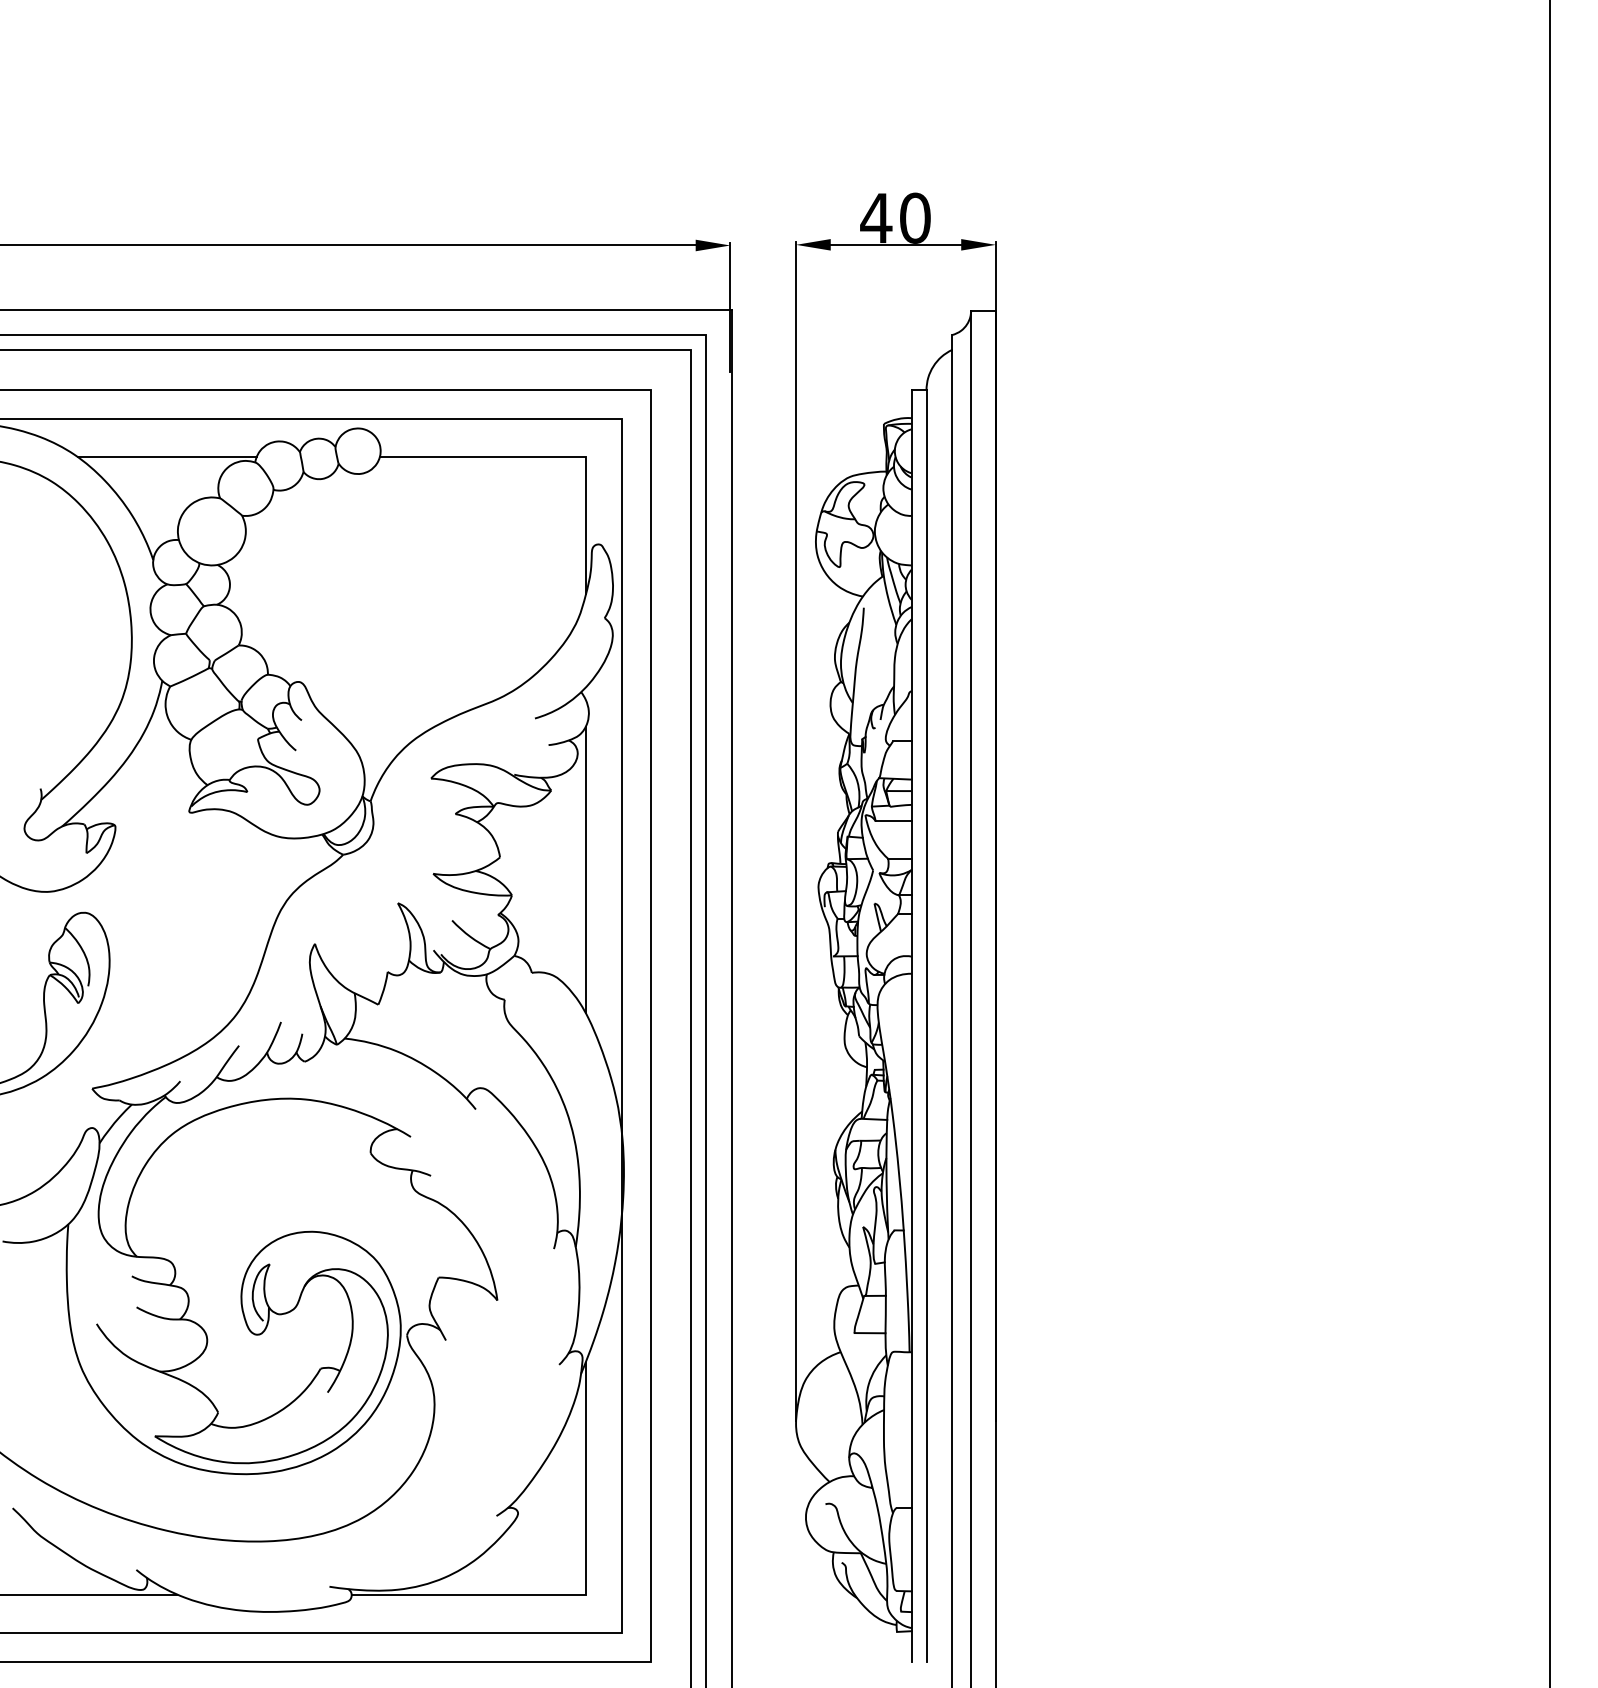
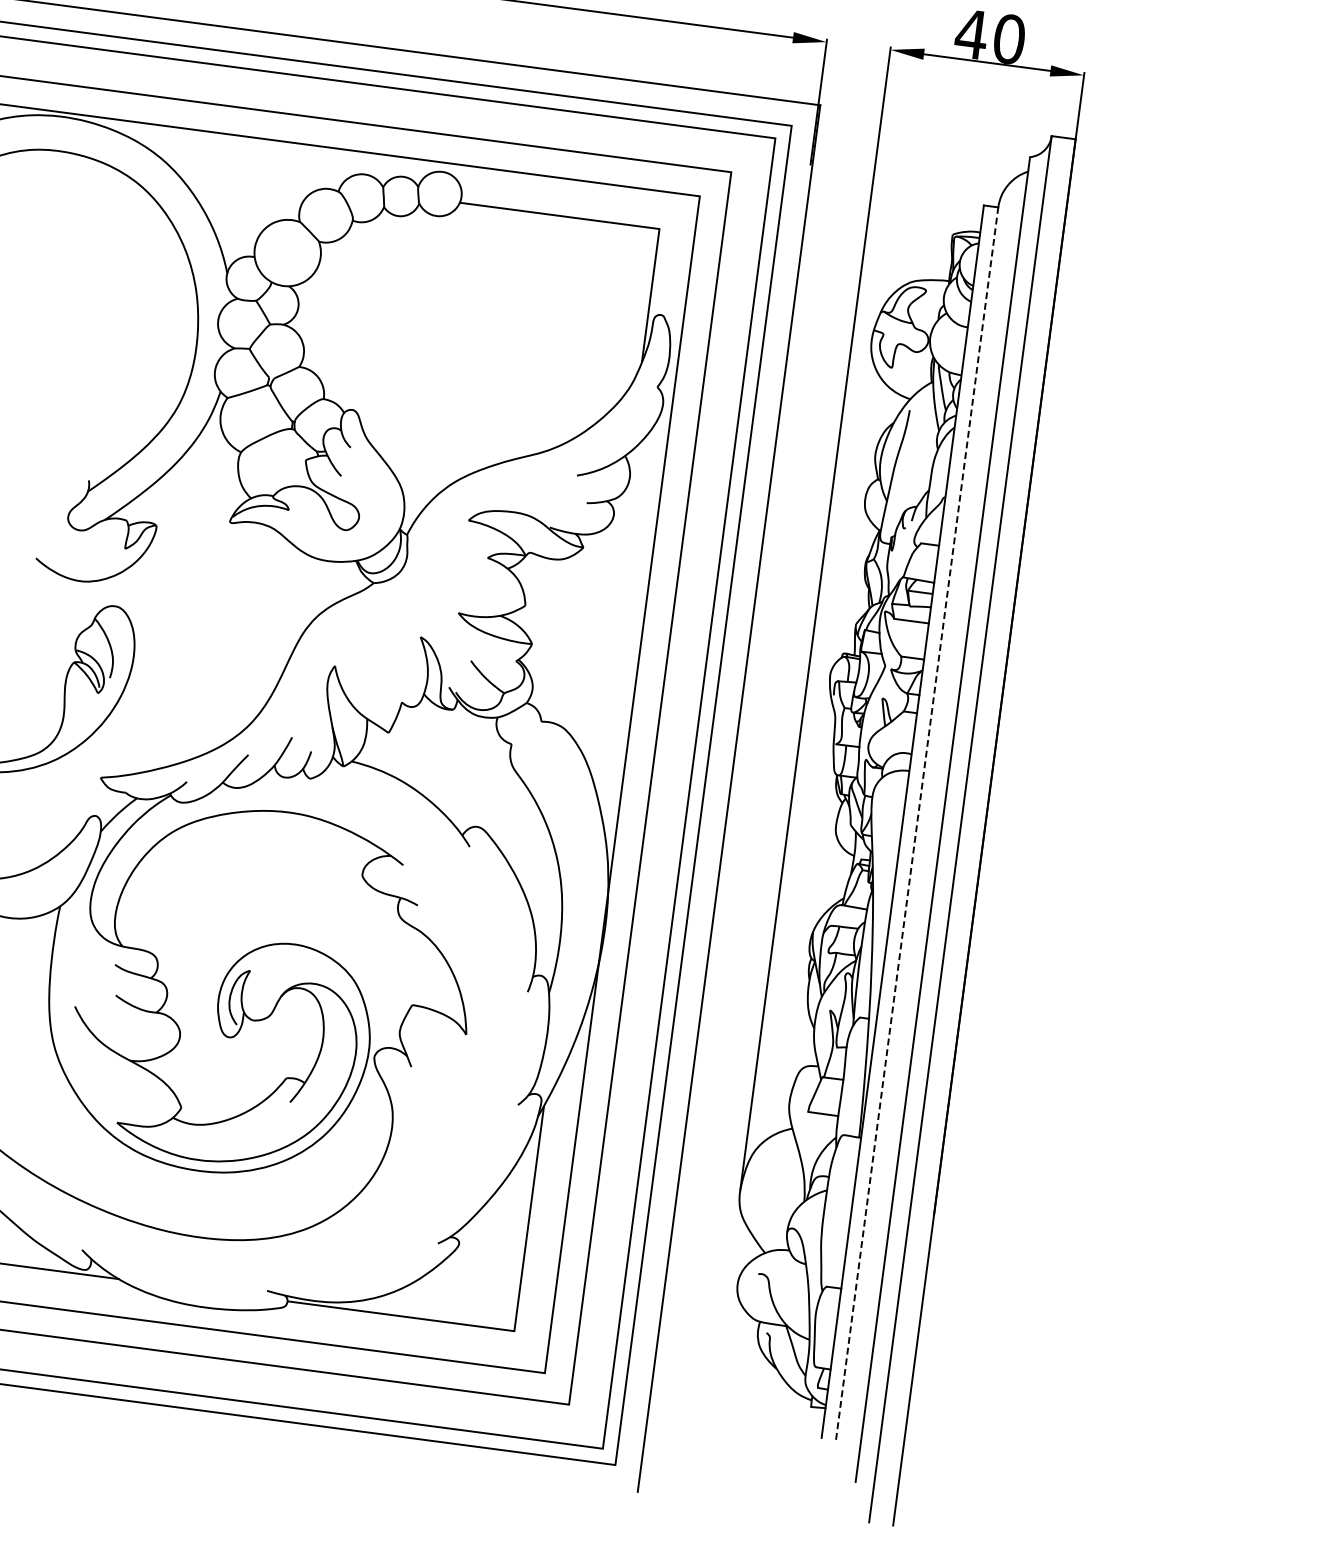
line: (167, 457) -> (254, 175), removed
line: (585, 869) -> (606, 628), removed
line: (926, 1026) -> (917, 824), solid -> dashed

